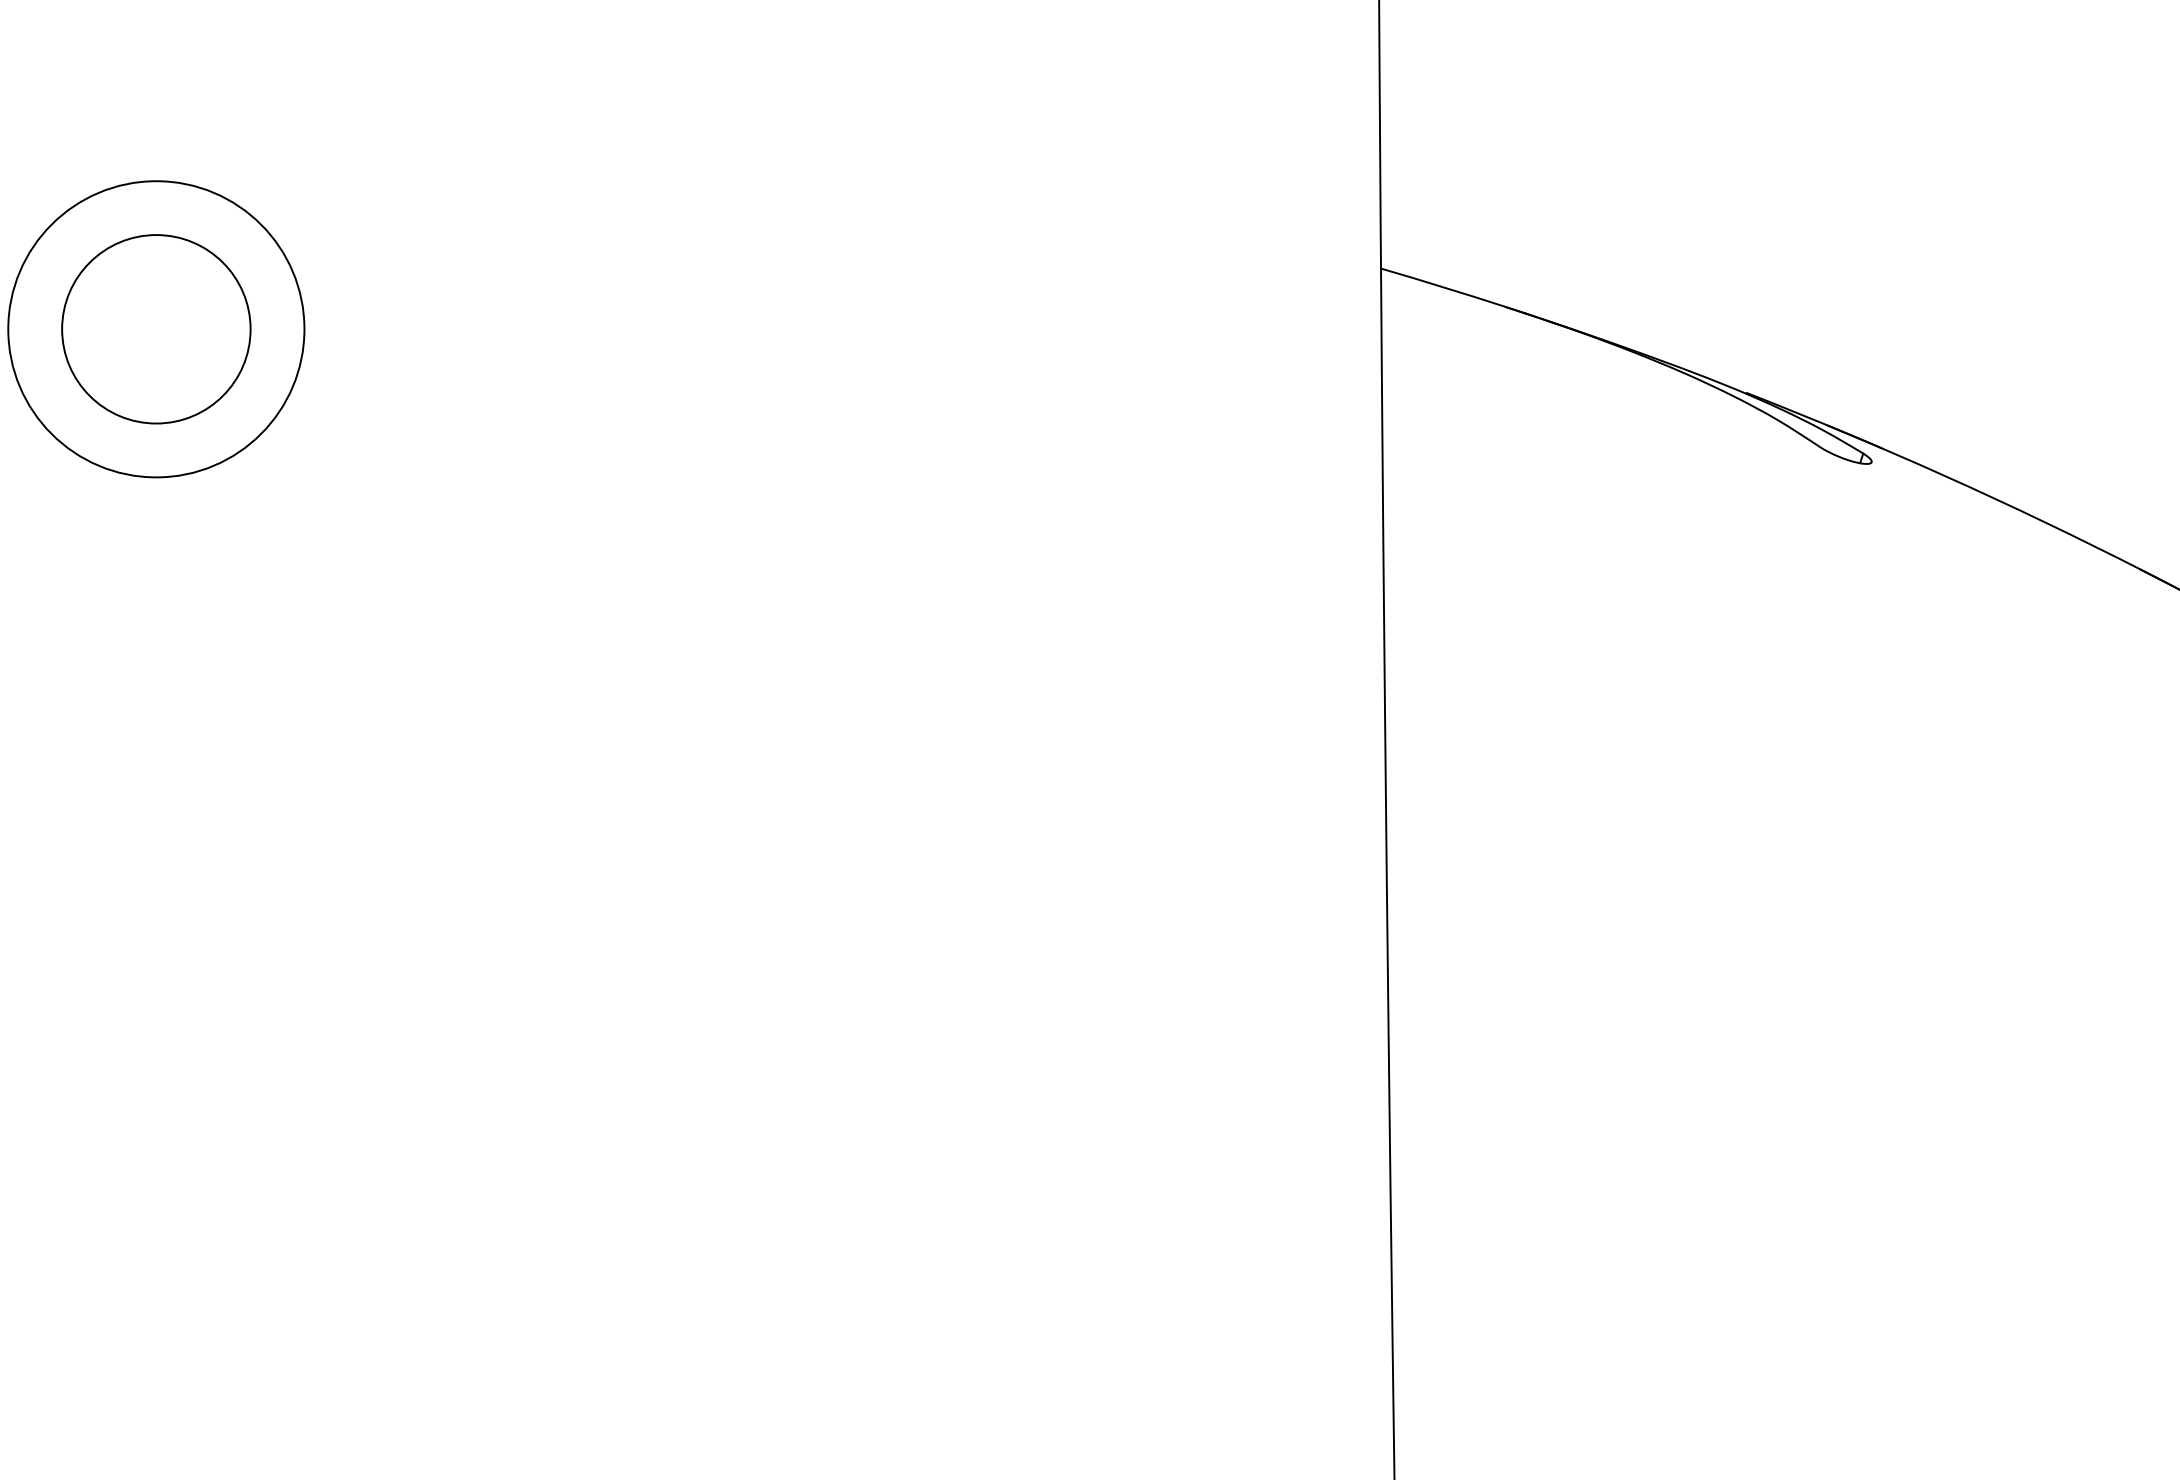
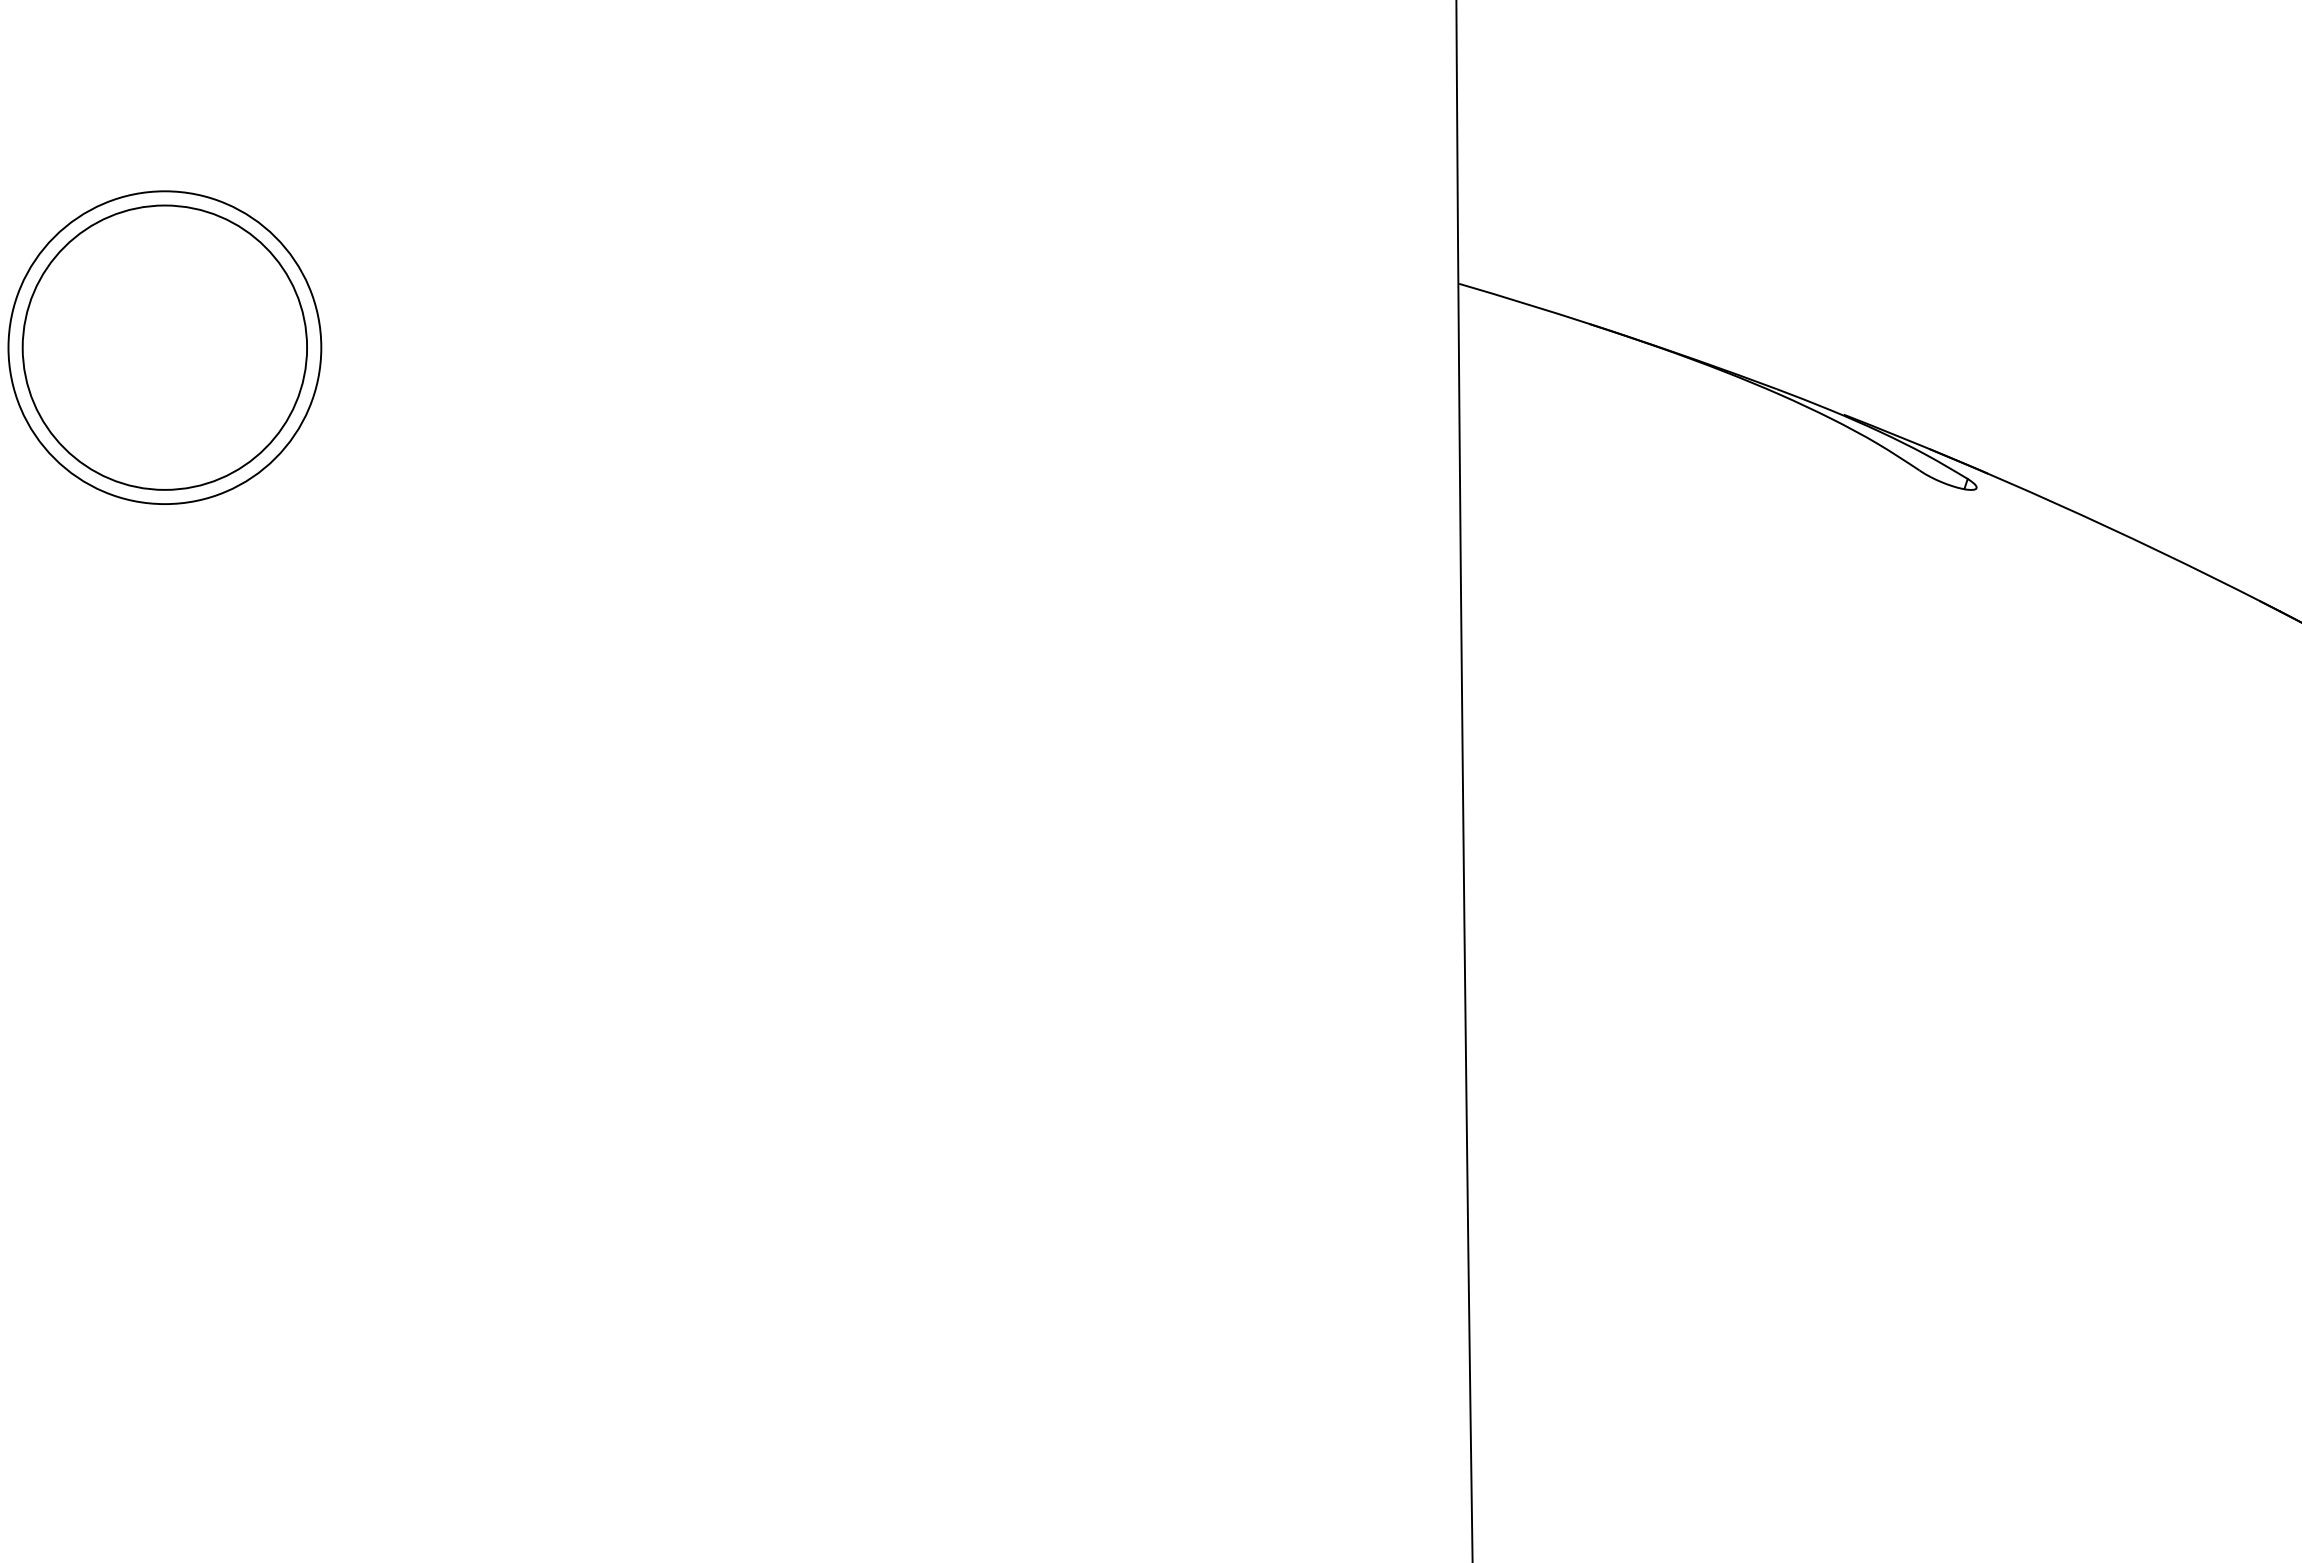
circle: (155, 329) -> (164, 347), size x1.43

